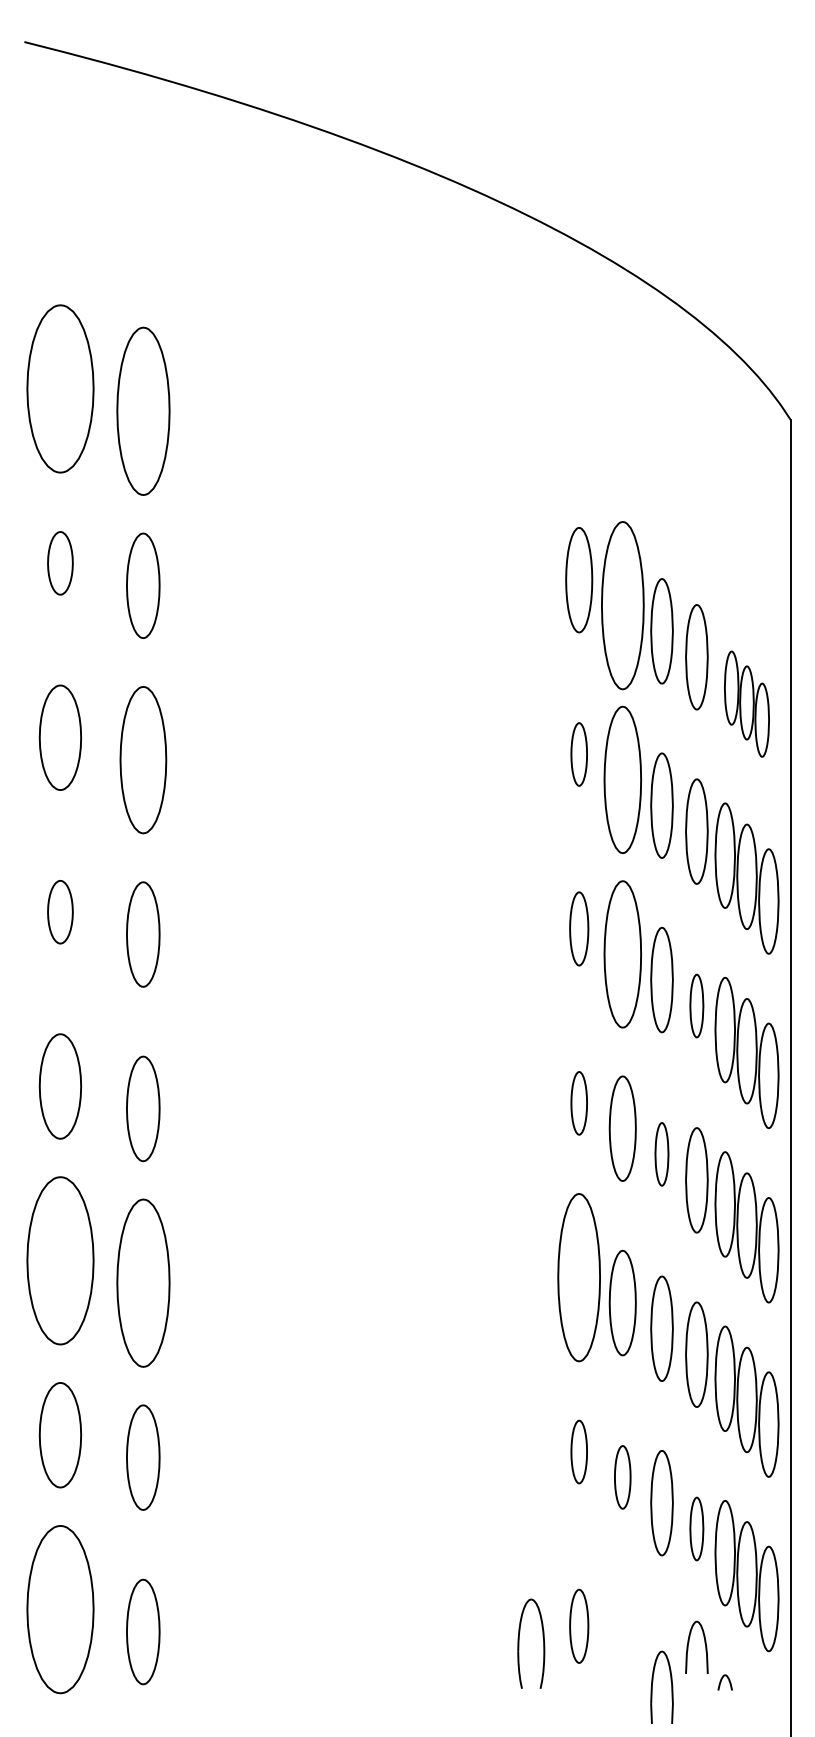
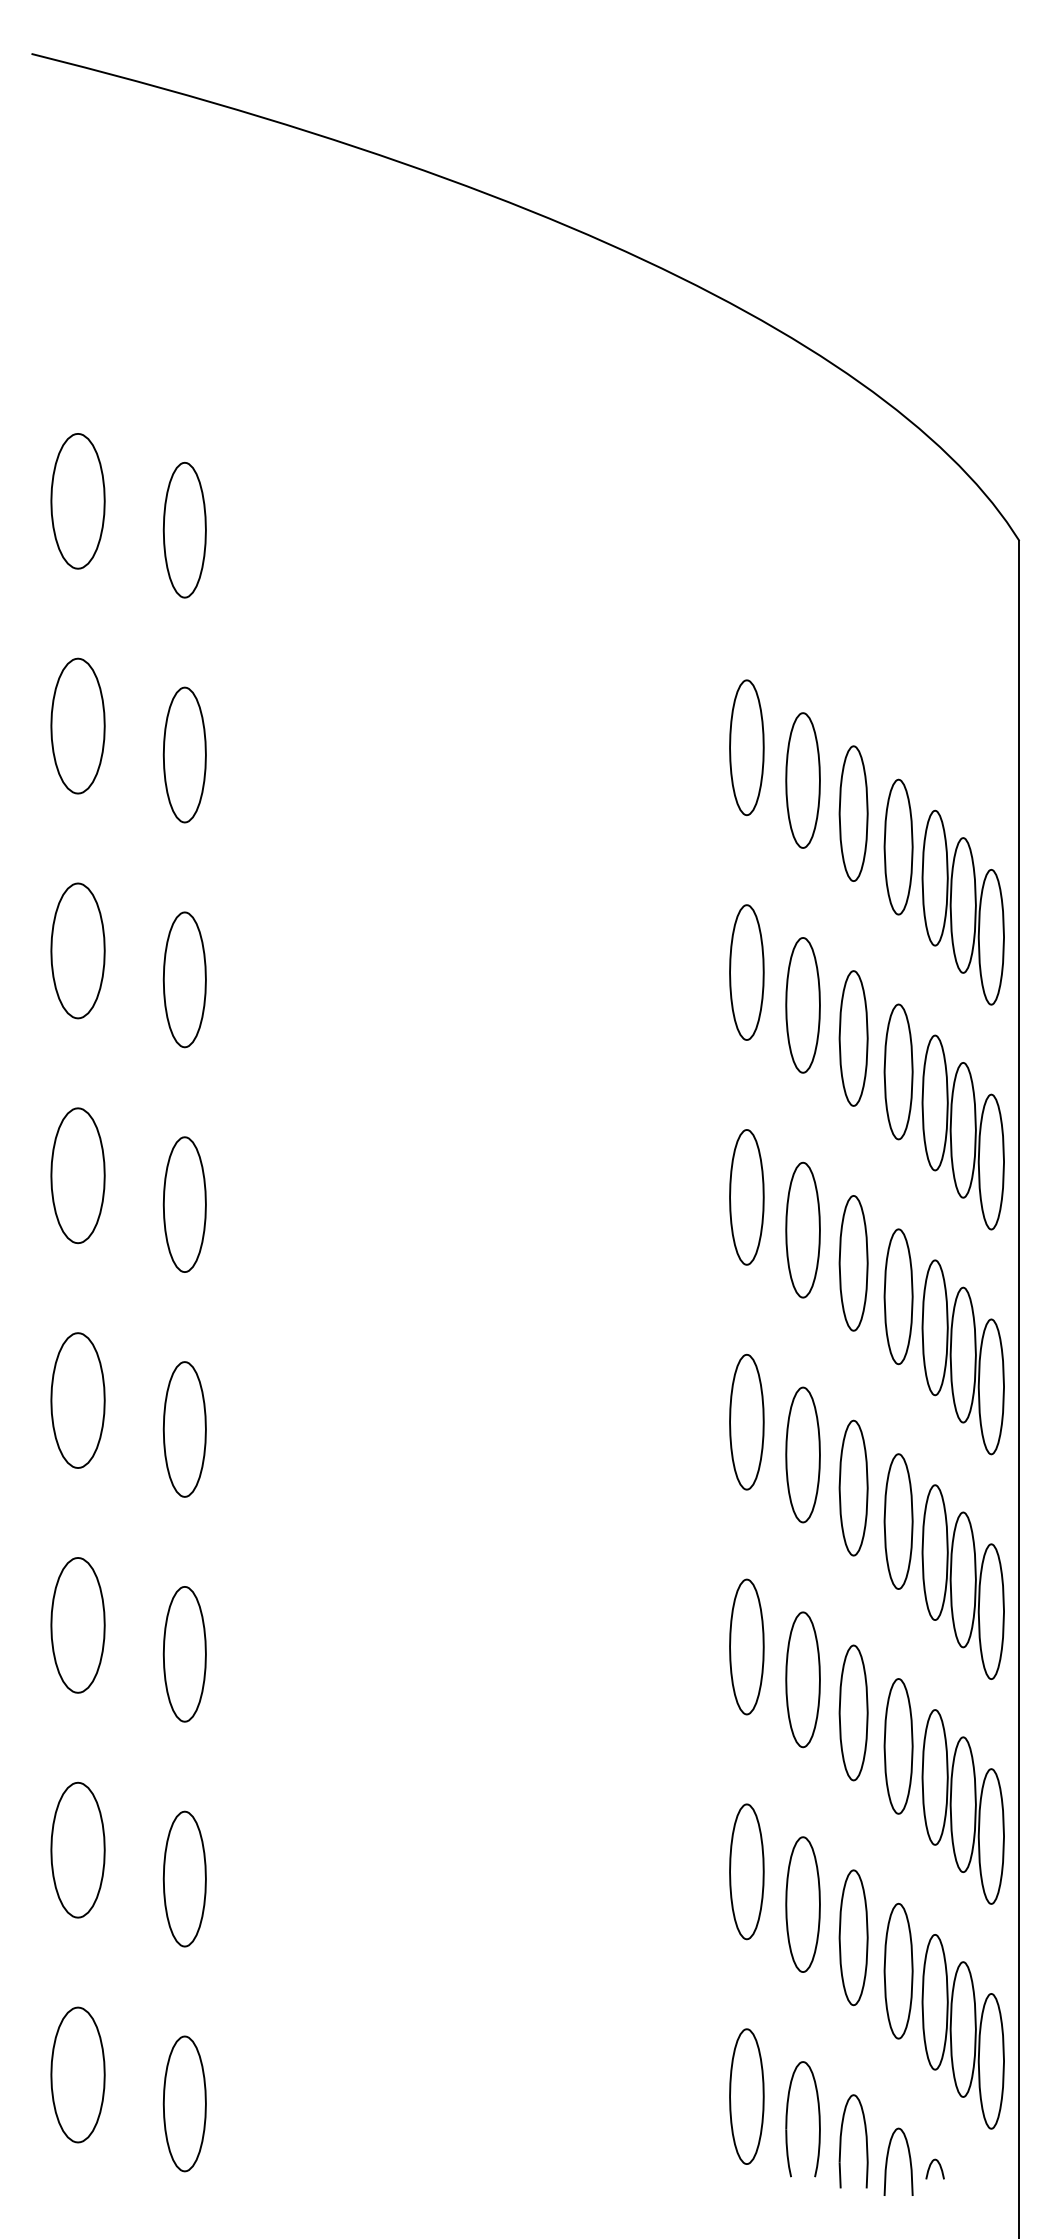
part: (60, 389) -> (77, 501), size x0.62
part: (143, 411) -> (184, 530), size x0.62
part: (60, 562) -> (77, 725), size x1.67
part: (622, 605) -> (802, 780), size x0.62
part: (746, 704) -> (962, 907), size x1.43
part: (578, 754) -> (746, 972), size x1.67
part: (143, 759) -> (184, 979), size x0.71
part: (622, 780) -> (802, 1005), size x0.71
part: (60, 911) -> (77, 1175), size x1.67
part: (578, 928) -> (746, 1197), size x1.43
part: (622, 953) -> (802, 1229), size x0.71
part: (696, 1005) -> (898, 1296), size x1.67
part: (578, 1103) -> (746, 1422), size x1.67
part: (661, 1153) -> (853, 1487), size x1.67
part: (60, 1260) -> (77, 1625), size x0.62
part: (578, 1277) -> (746, 1646), size x0.62
part: (143, 1283) -> (184, 1654), size x0.62
part: (578, 1451) -> (746, 1871), size x1.67
part: (622, 1477) -> (802, 1904), size x1.67
part: (696, 1528) -> (898, 1970), size x1.67
part: (60, 1609) -> (77, 2074), size x0.62
part: (578, 1626) -> (746, 2096), size x1.43
part: (519, 1644) -> (787, 2119), moved
curve: (689, 1644) -> (888, 2157), moved
part: (652, 1687) -> (841, 2141), moved

